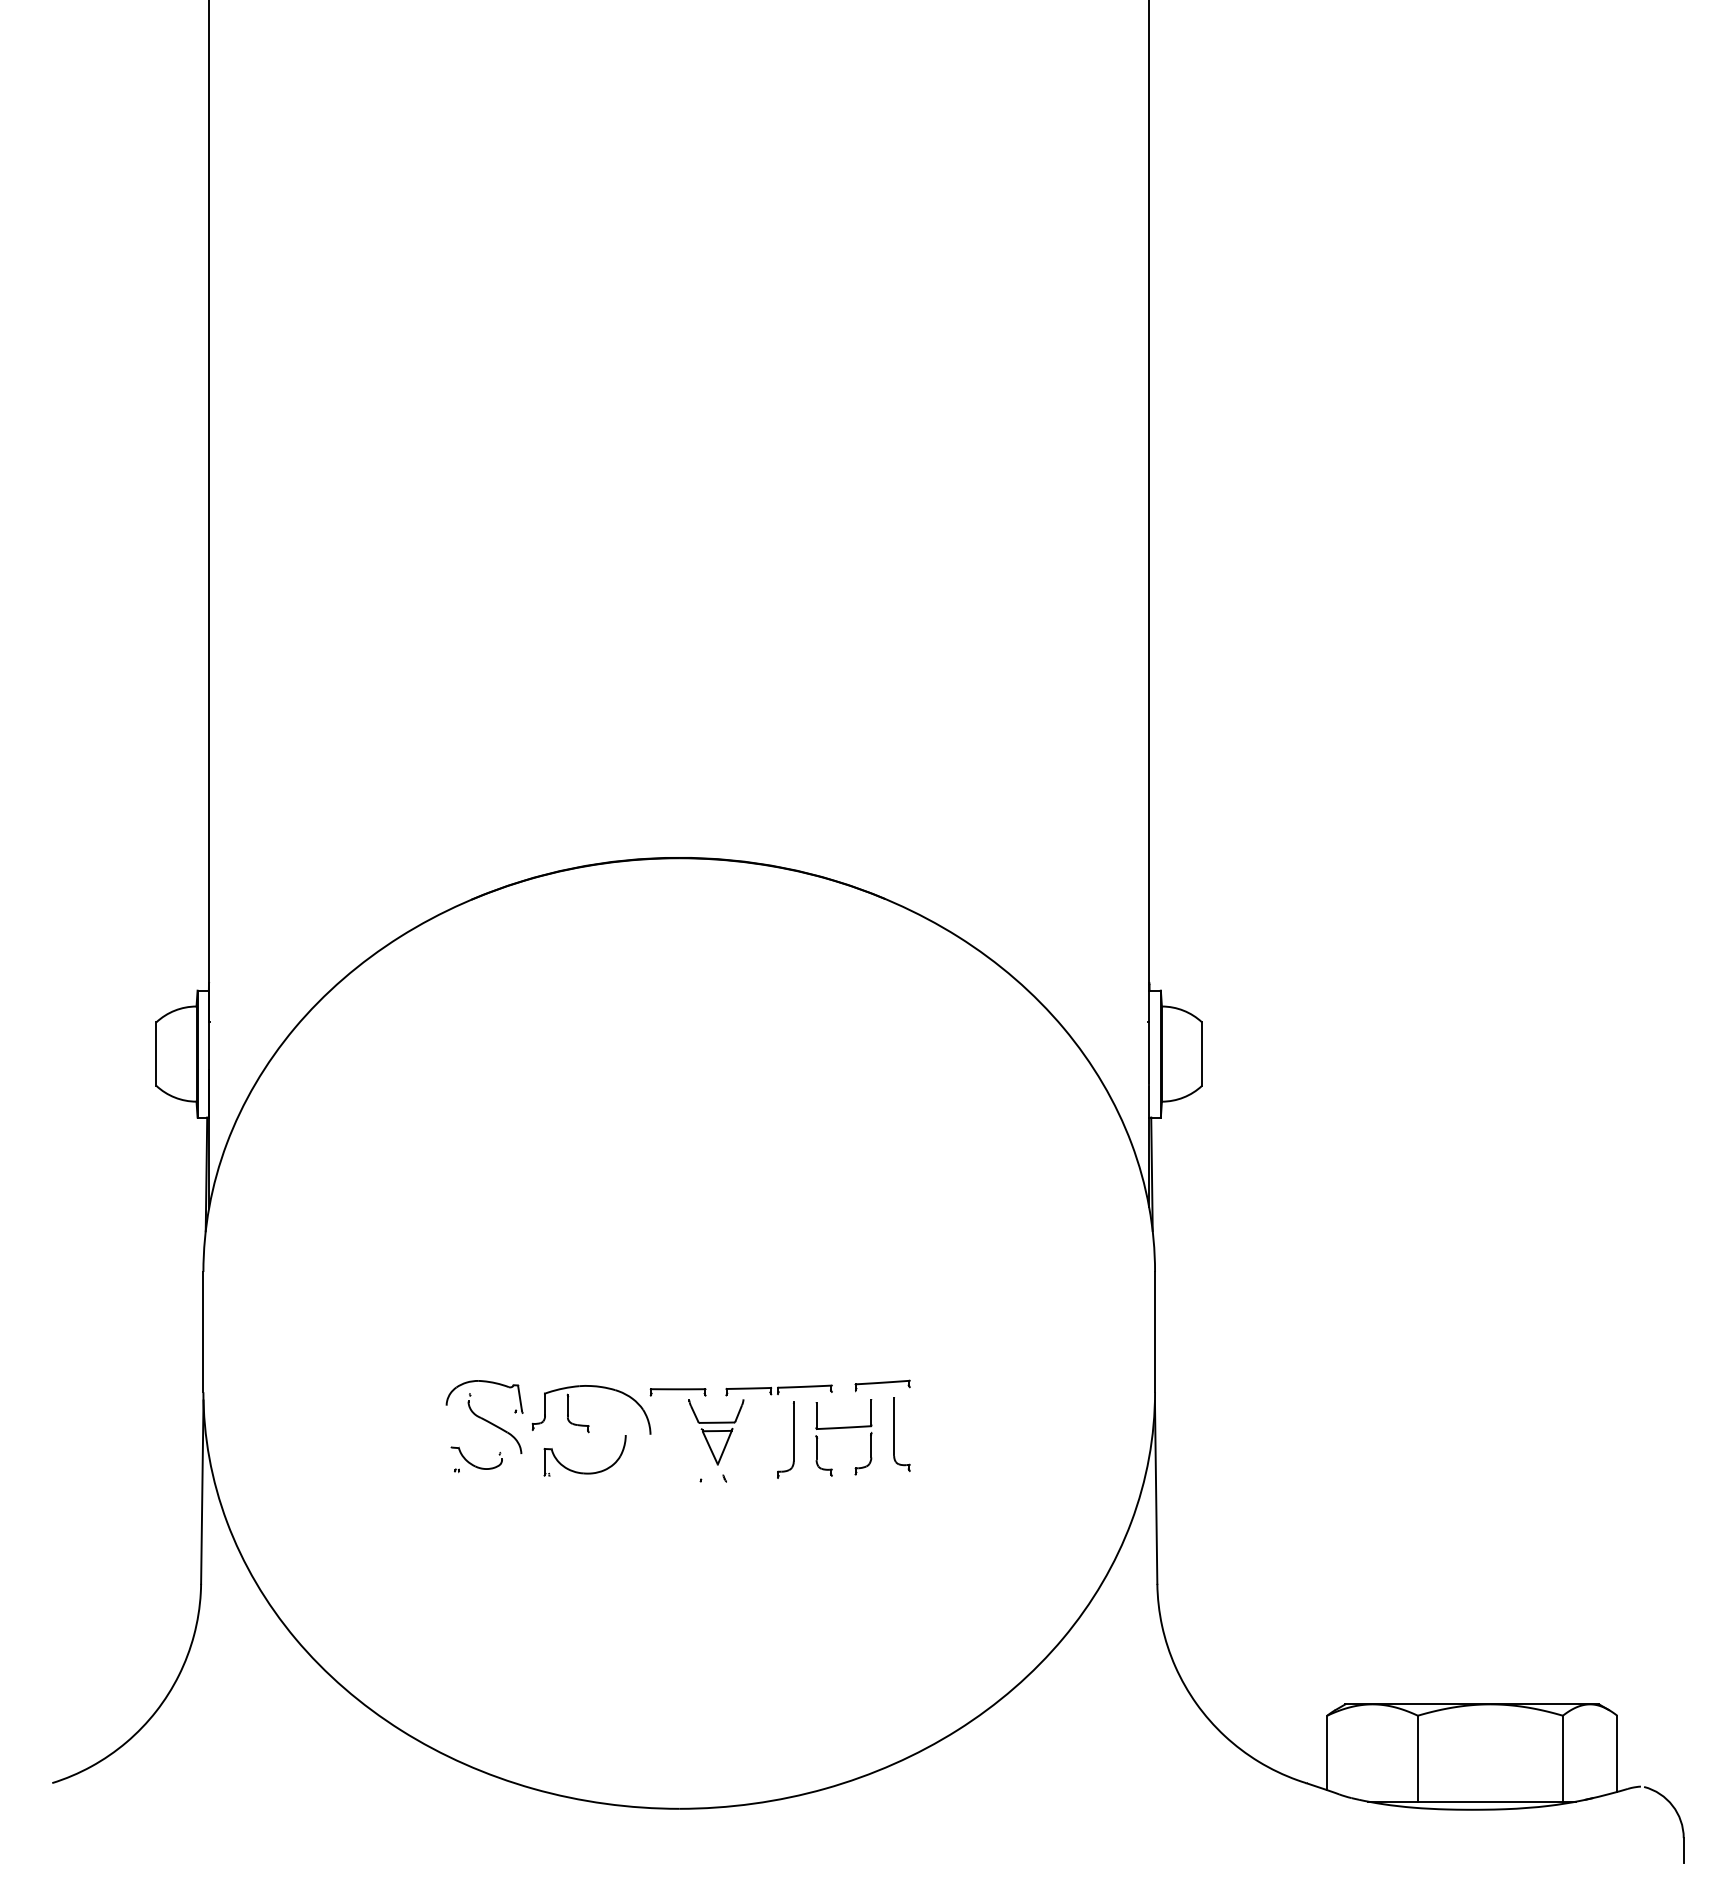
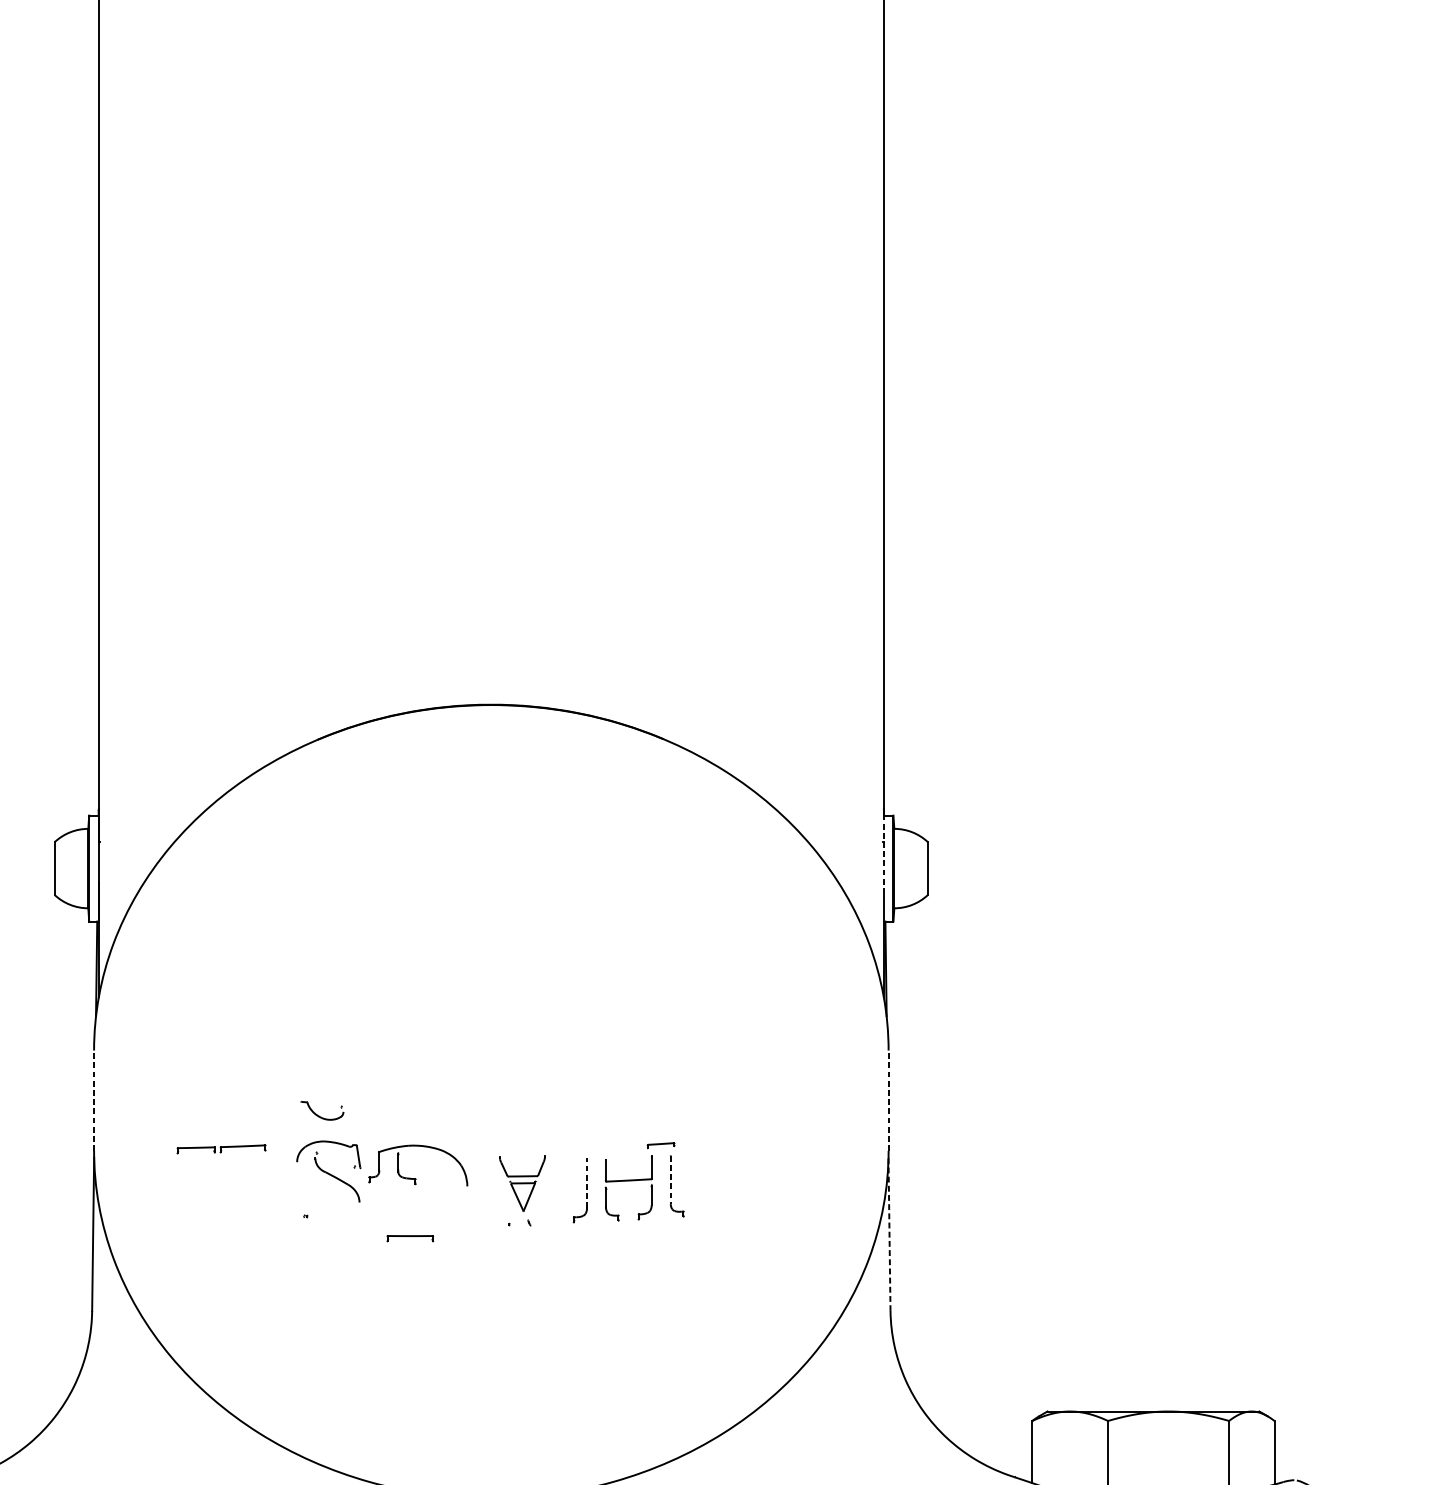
line: (1149, 1037) -> (883, 854), solid -> dashed
line: (203, 1331) -> (94, 1100), solid -> dashed
line: (1155, 1331) -> (888, 1100), solid -> dashed
part: (882, 1385) -> (661, 1145), size x0.6
part: (778, 1390) -> (221, 1149), moved
part: (677, 1392) -> (409, 1238), moved
line: (894, 1426) -> (671, 1179), solid -> dashed
line: (793, 1431) -> (586, 1183), solid -> dashed
part: (472, 1463) -> (318, 1115), moved
part: (584, 1472) -> (412, 1217), removed
line: (1156, 1493) -> (889, 1235), solid -> dashed

